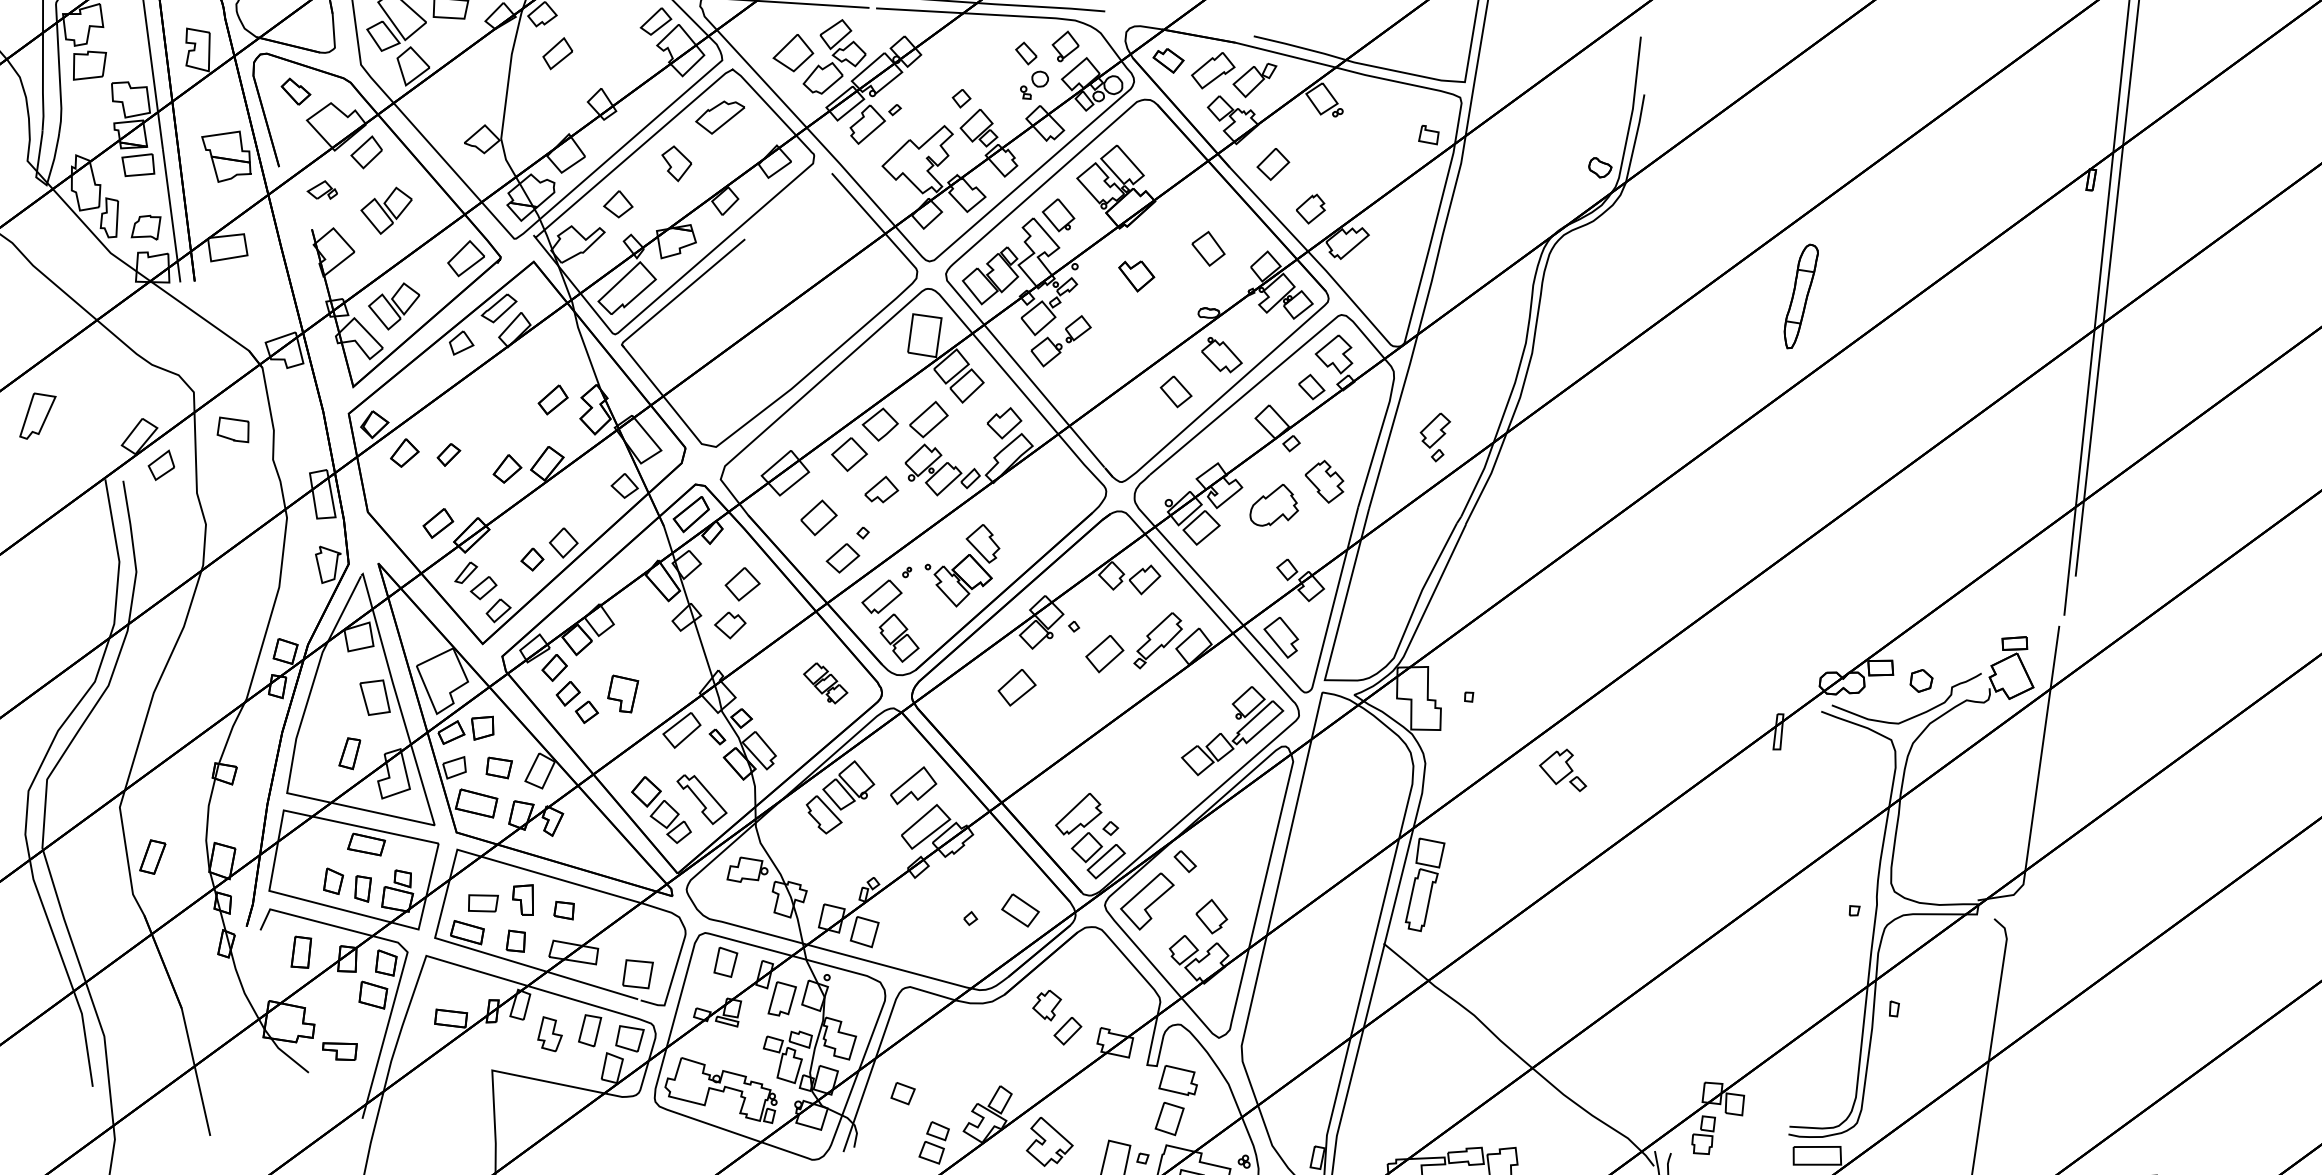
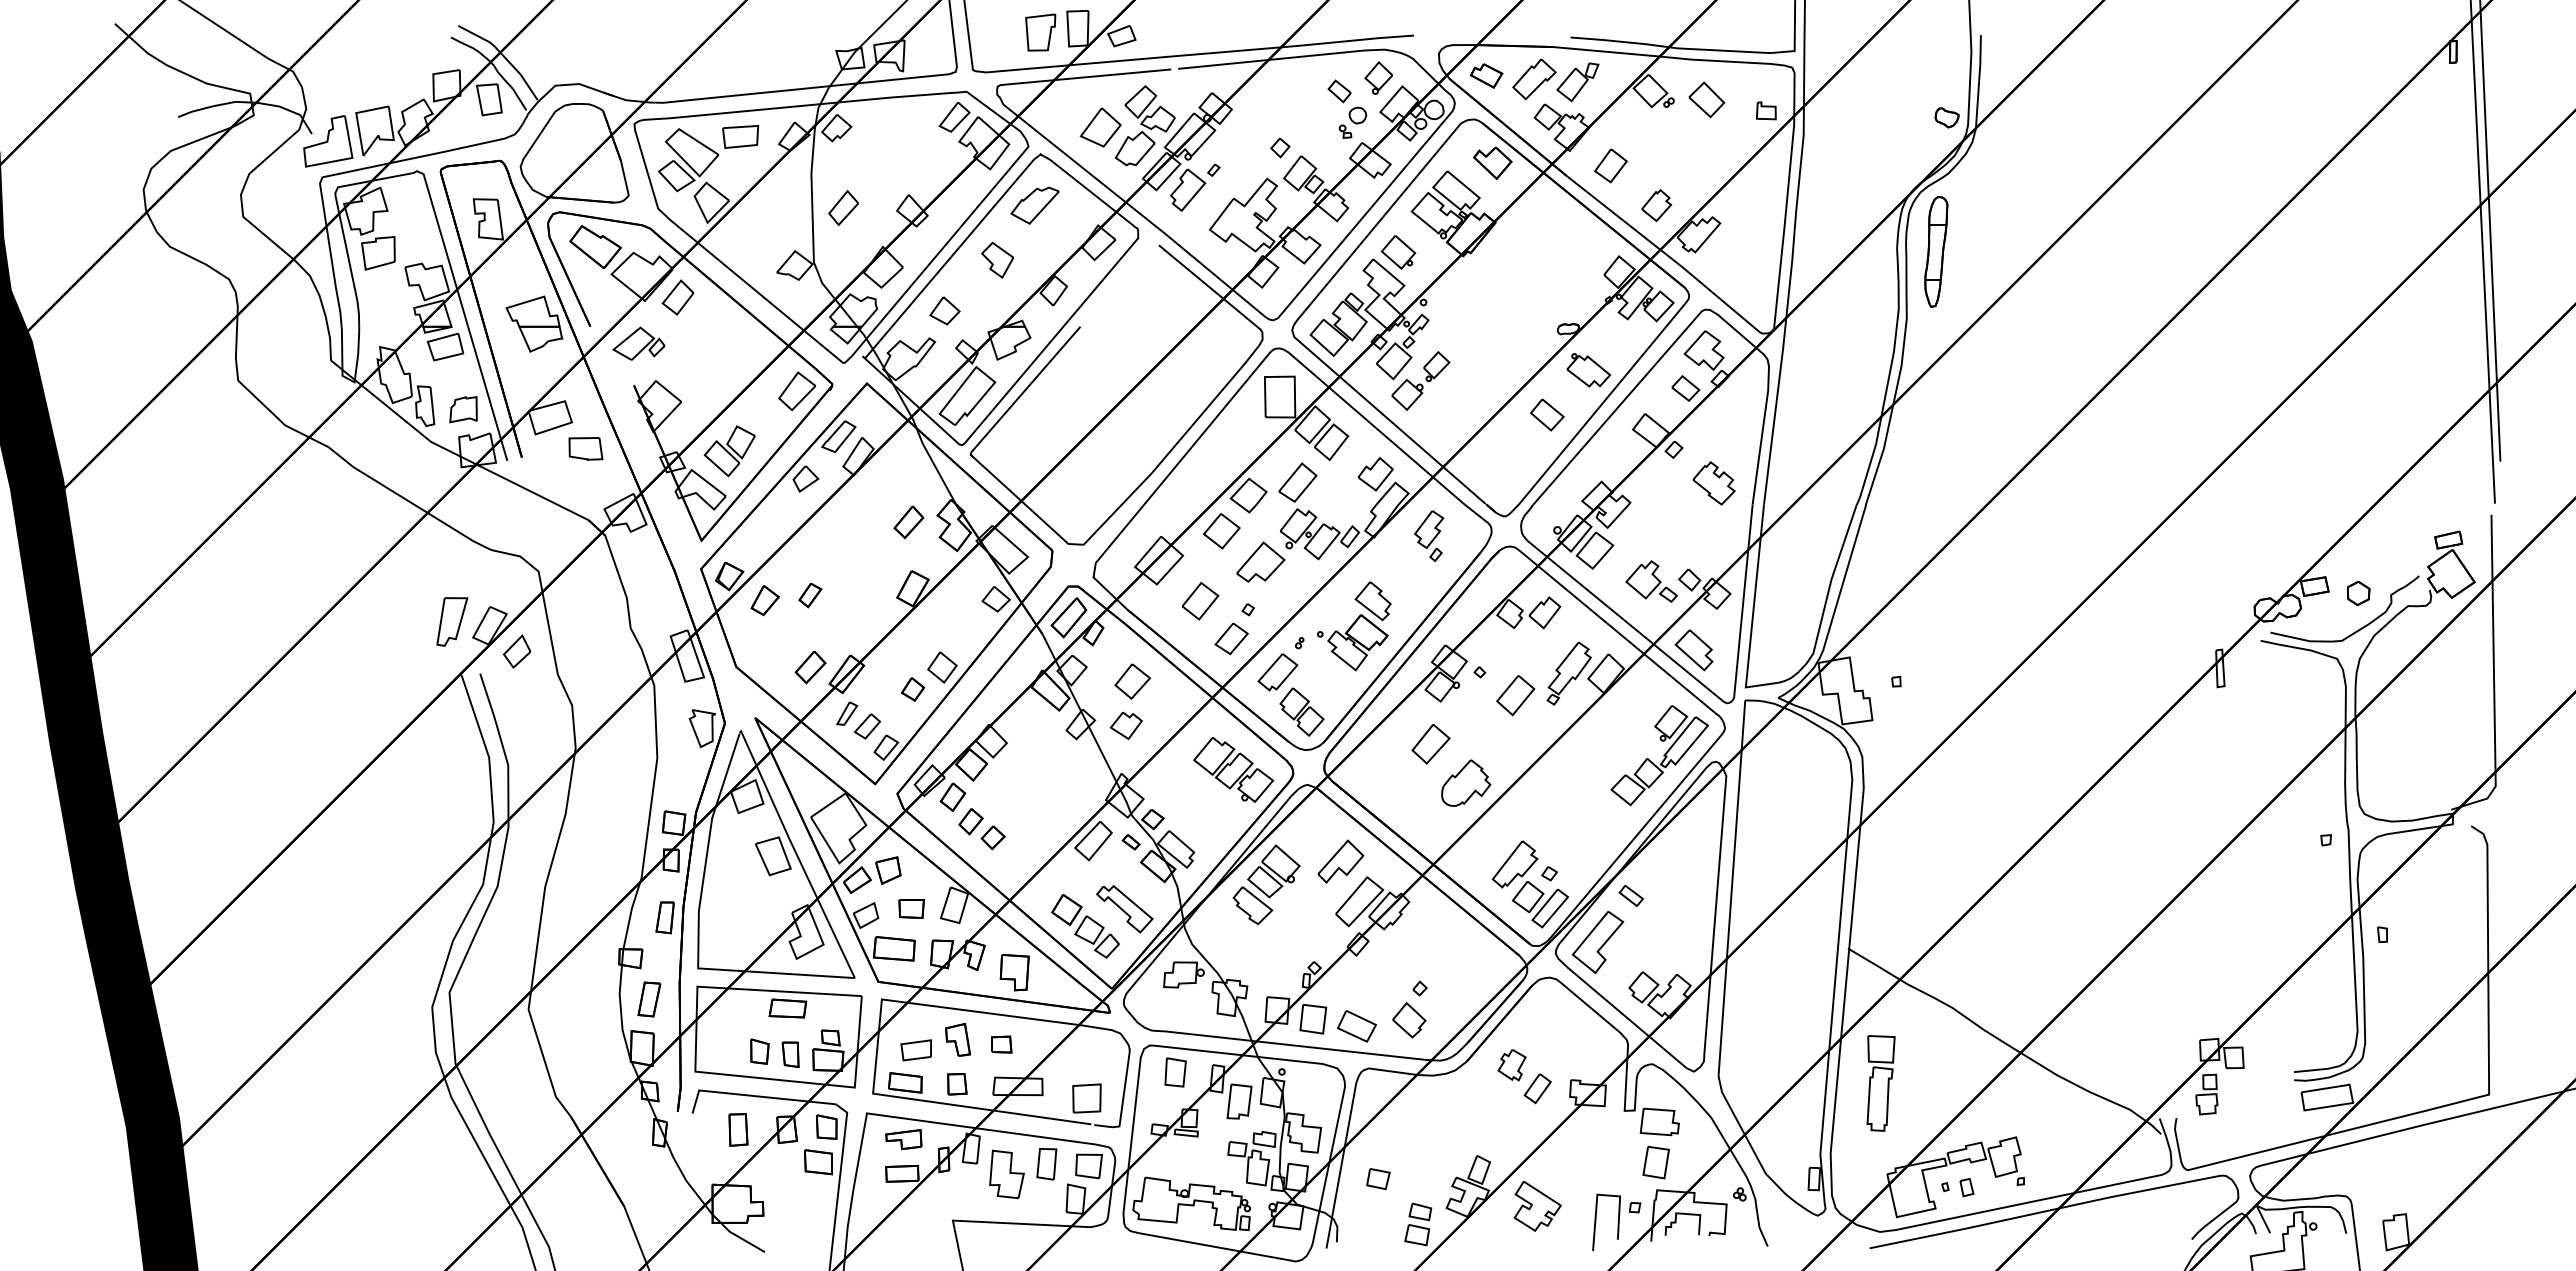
part: (557, 54) -> (843, 208), moved
part: (295, 91) -> (595, 246), size x1.67
part: (322, 190) -> (638, 343), size x1.67
part: (385, 210) -> (706, 354), removed
part: (1208, 248) -> (1706, 99), moved
part: (1135, 275) -> (1492, 162), moved
part: (1800, 296) -> (1936, 251), moved
part: (38, 416) -> (452, 621), moved
part: (233, 429) -> (585, 448), moved
part: (1434, 437) -> (1429, 536), moved
part: (507, 468) -> (872, 600), removed
part: (881, 488) -> (1260, 561), size x1.43
part: (1275, 505) -> (1466, 782), moved
part: (825, 682) -> (1233, 769), size x1.67
part: (622, 694) -> (1014, 972), moved
part: (349, 753) -> (664, 917), moved
part: (1563, 768) -> (1651, 581), moved
part: (152, 857) -> (649, 999), moved
part: (1424, 885) -> (1880, 1083), moved
part: (1020, 910) -> (1356, 1026), moved
part: (1211, 916) -> (1409, 1020), moved
part: (550, 1033) -> (1006, 1173), size x1.43
part: (339, 1050) -> (903, 1139), moved

